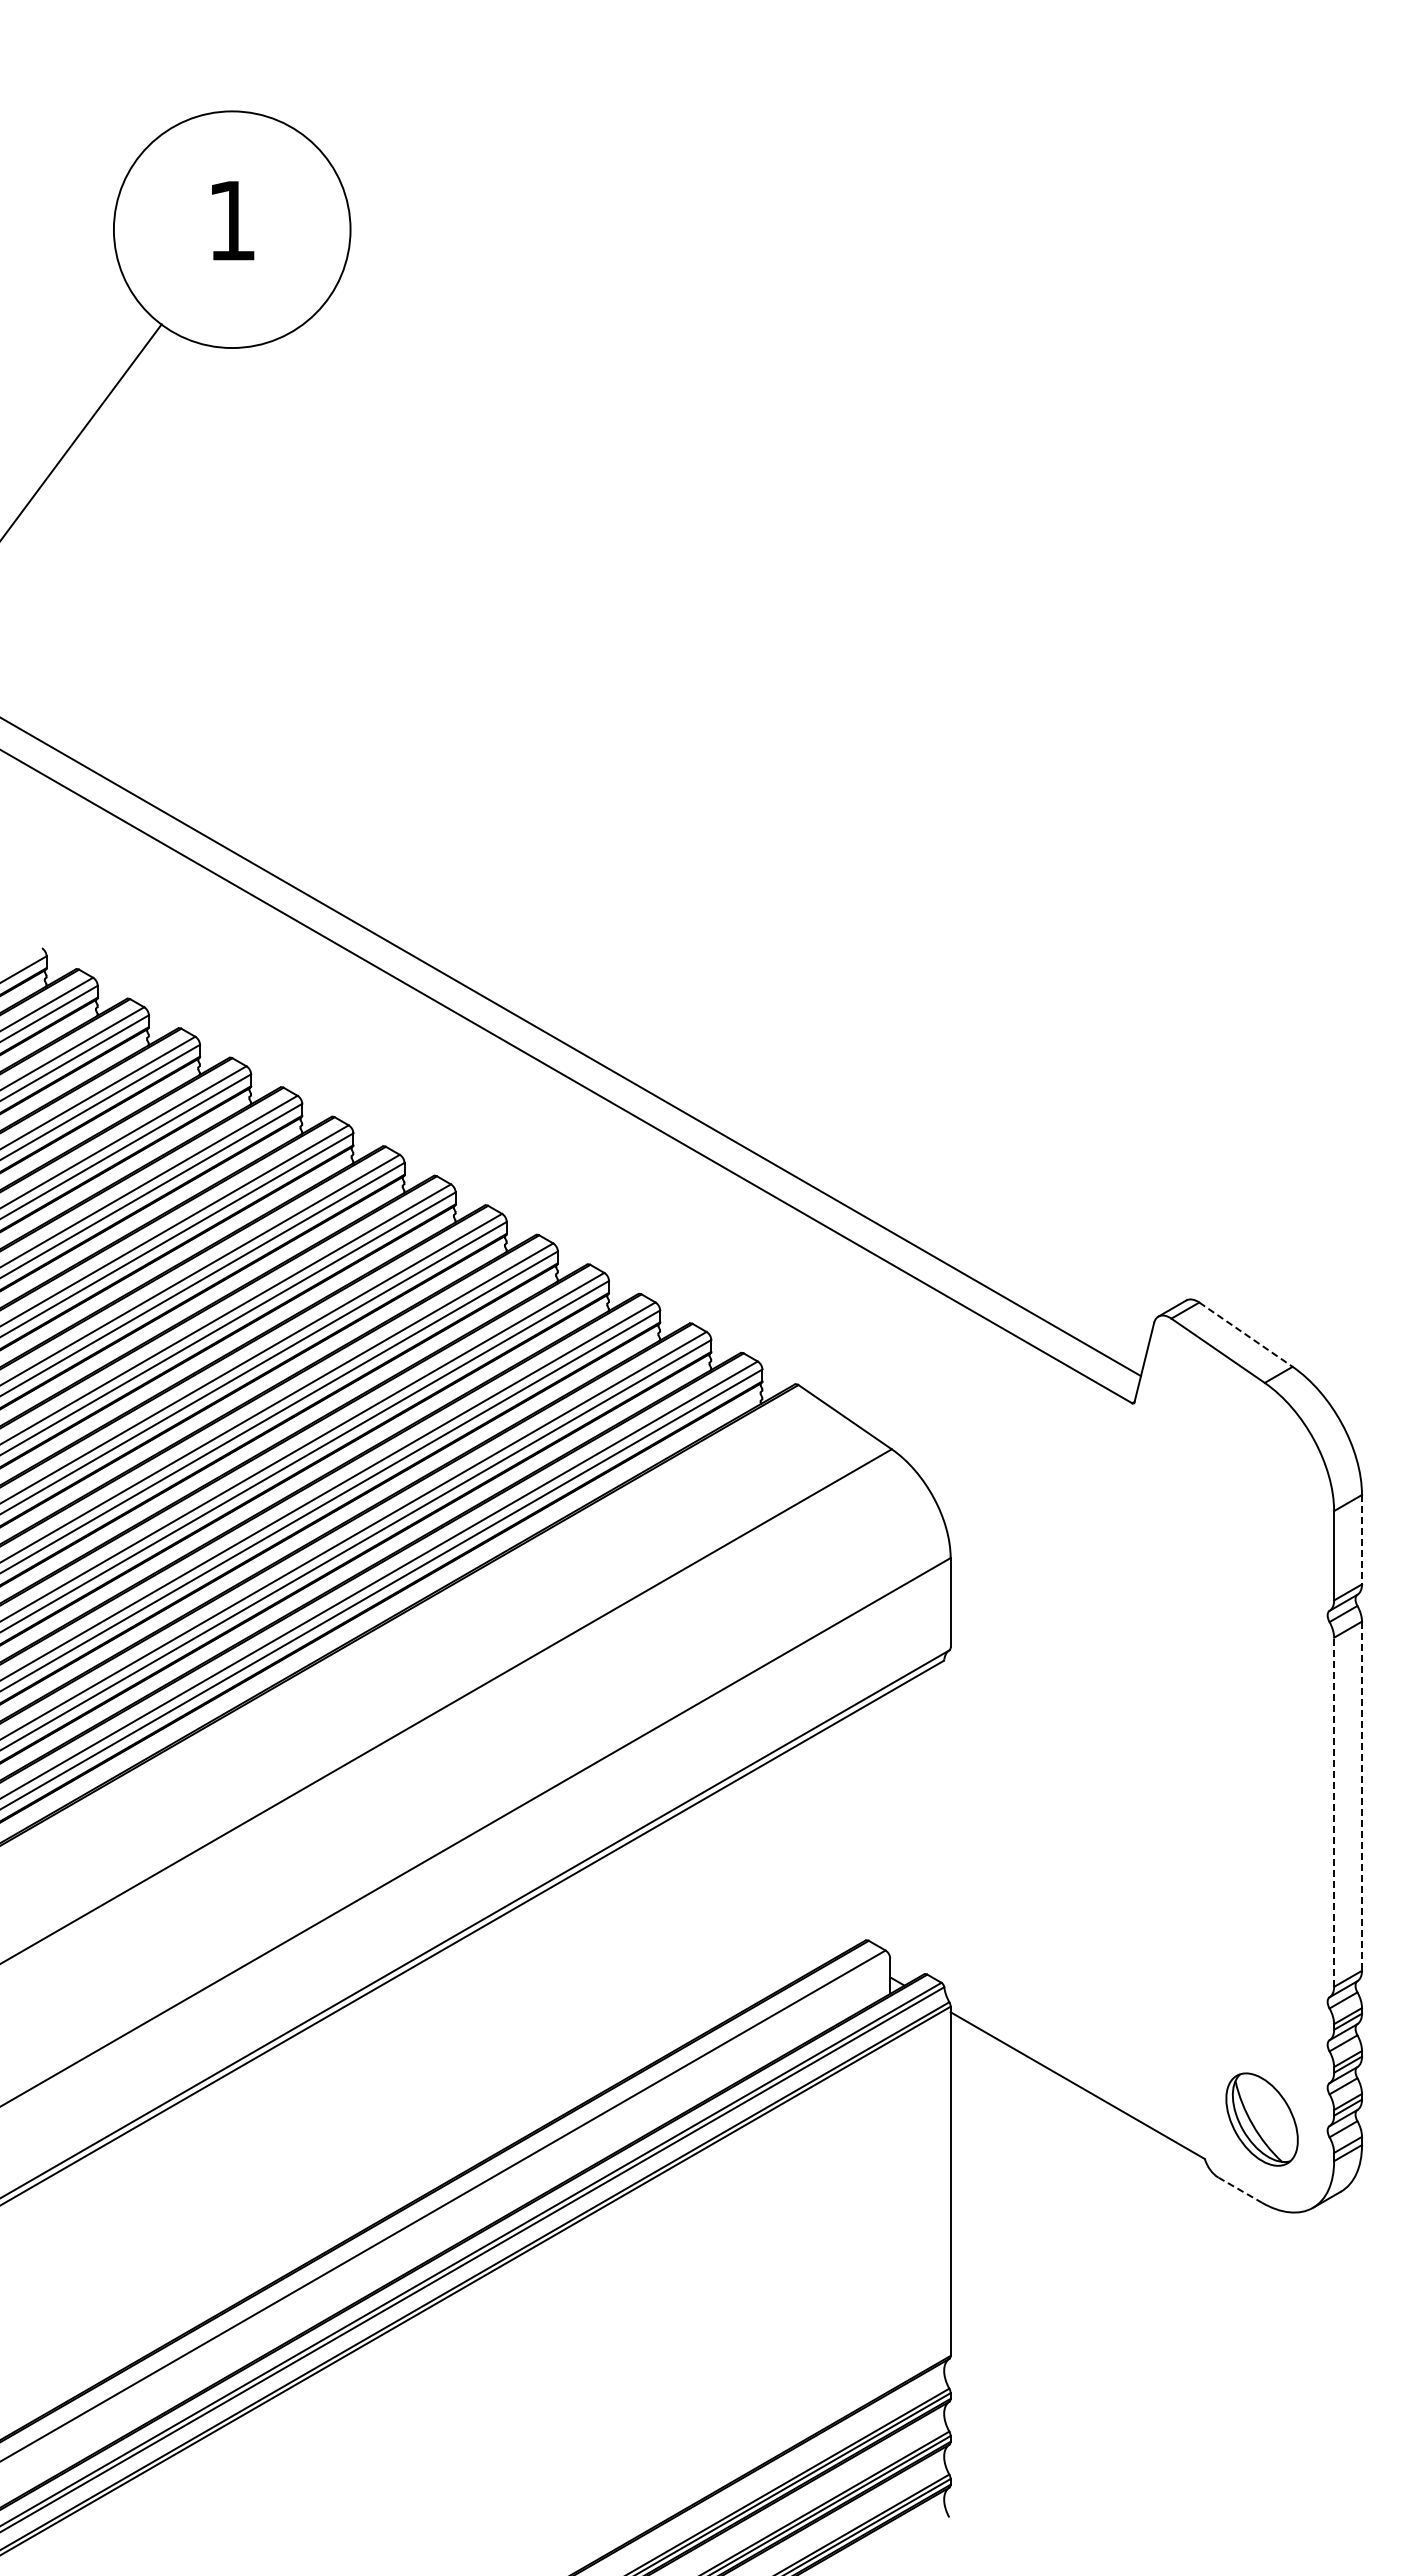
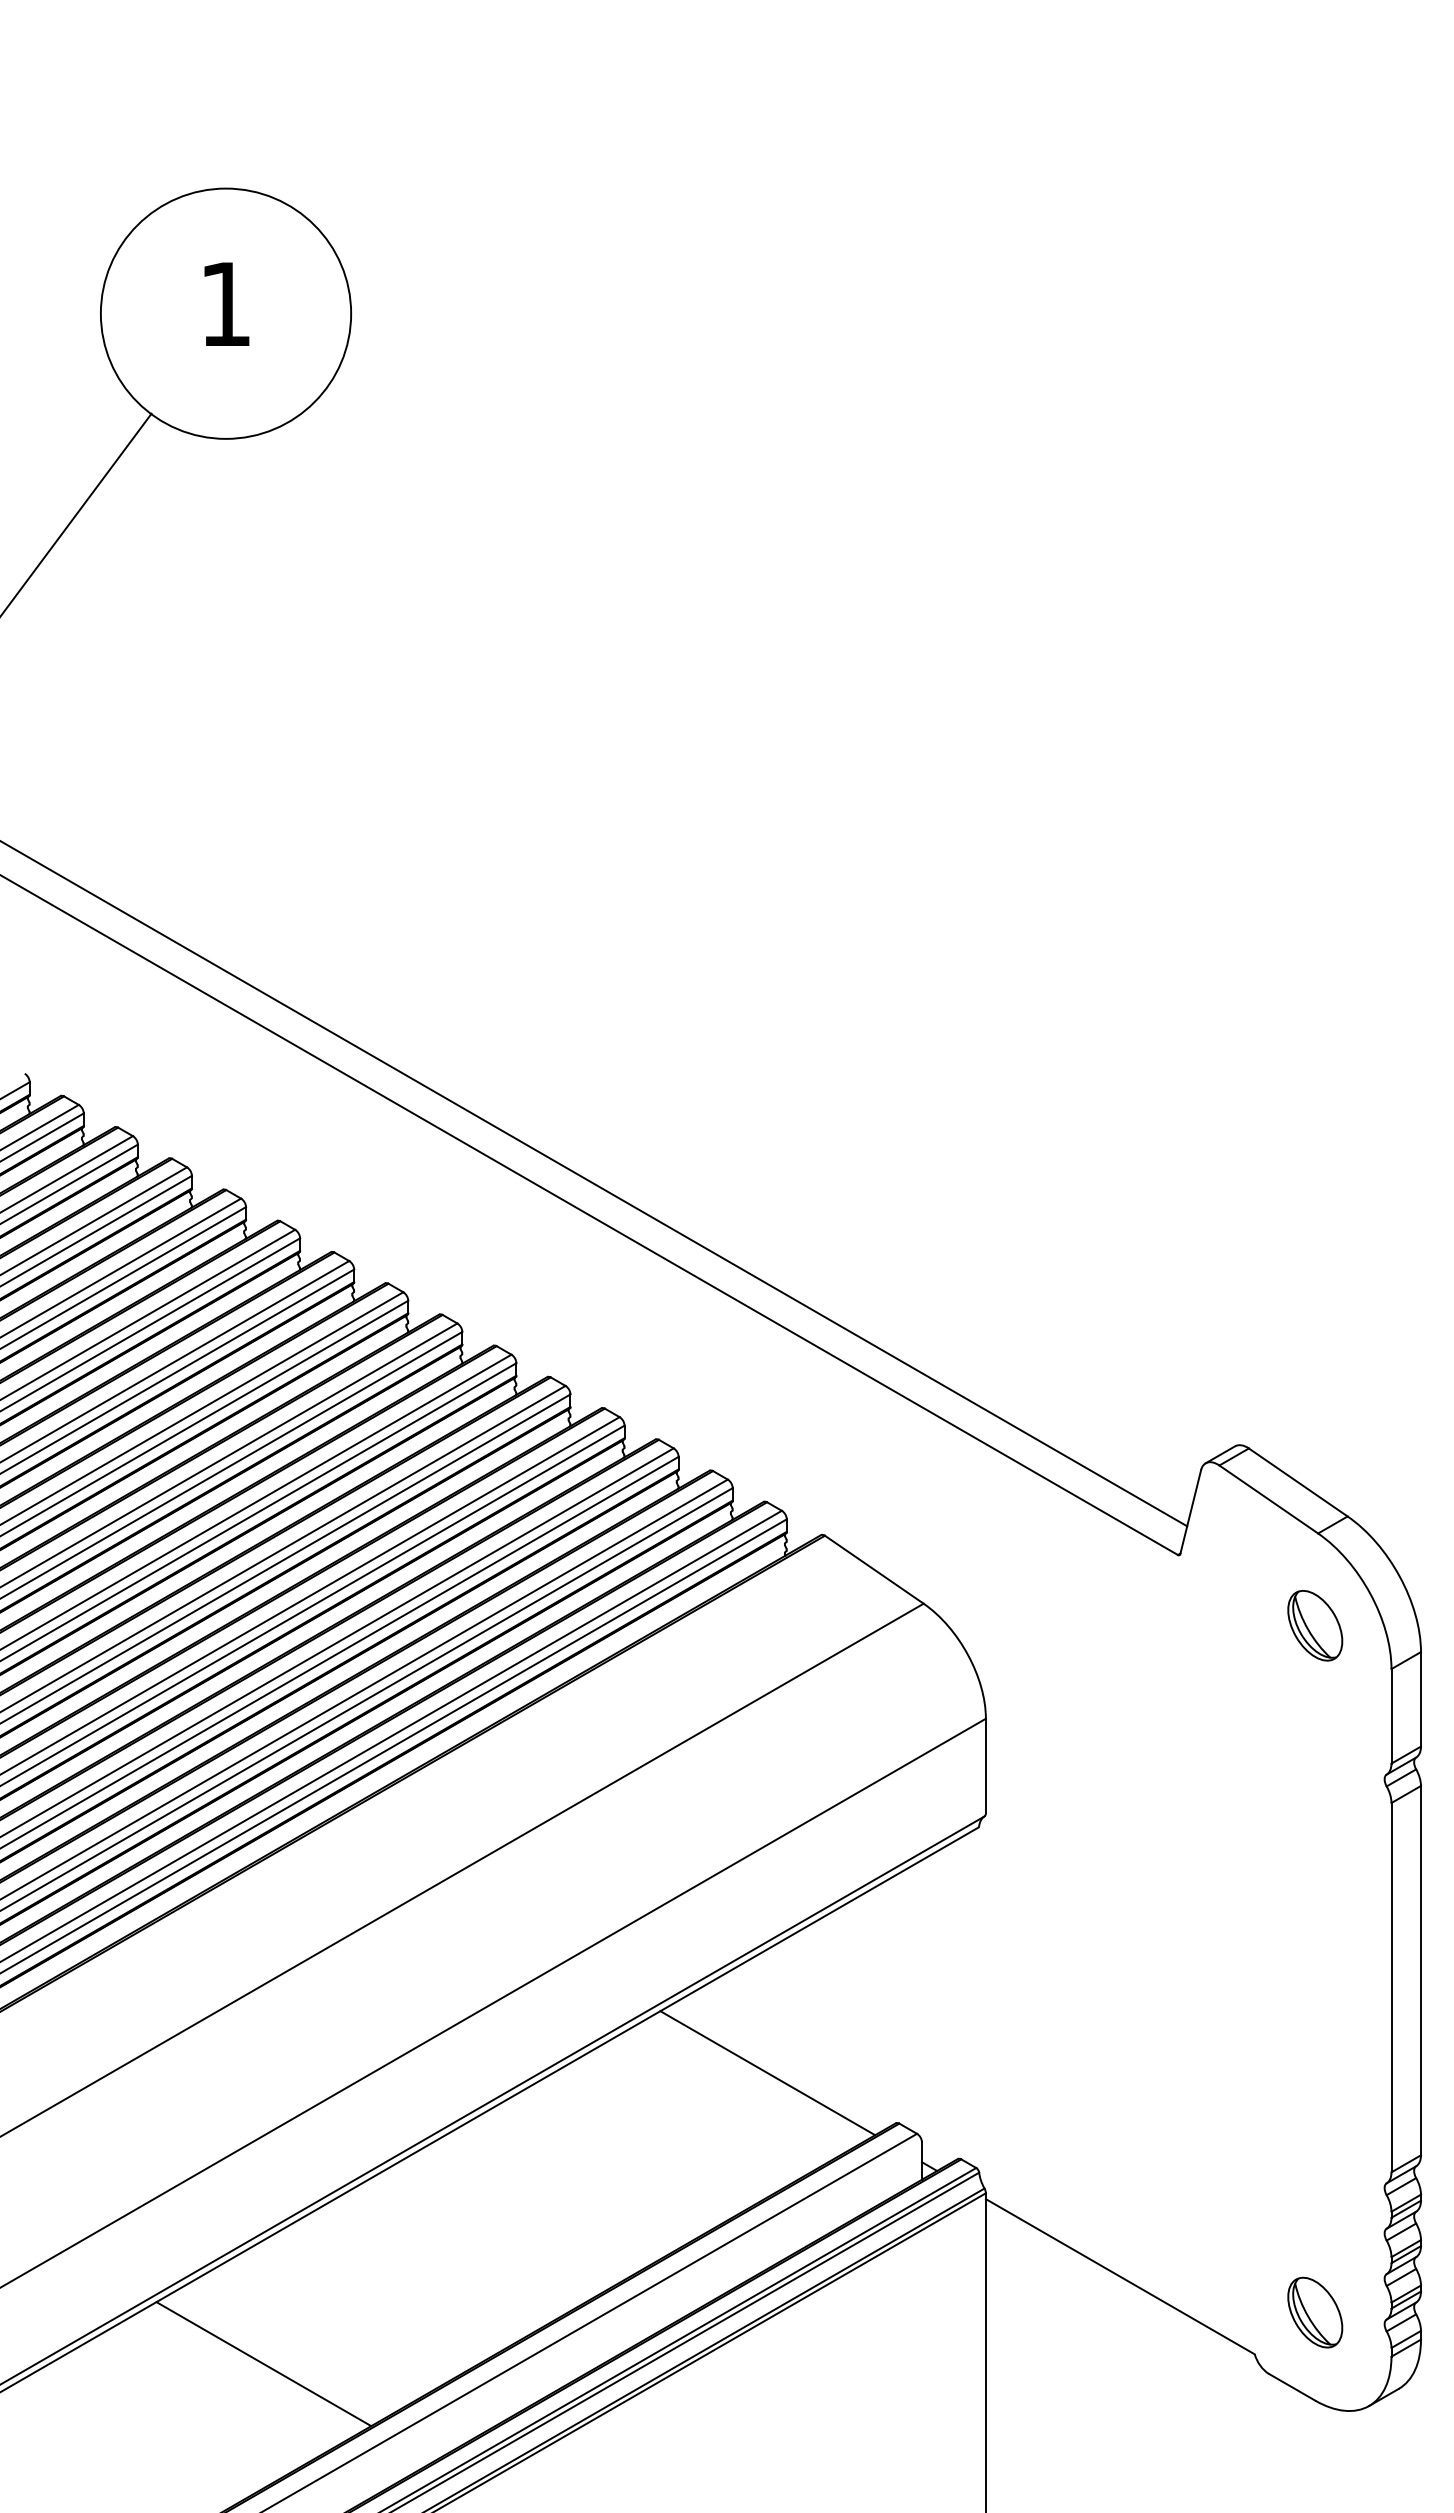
line: (1246, 1334) -> (1298, 1482), dashed -> solid
part: (1261, 1470) -> (1314, 1626), added
line: (1362, 1539) -> (1421, 1699), dashed -> solid
line: (1362, 1796) -> (1421, 1970), dashed -> solid
line: (1334, 1812) -> (1391, 1987), dashed -> solid
line: (744, 1892) -> (767, 2072), added
part: (1261, 2119) -> (1314, 2312), size x0.71
line: (267, 2167) -> (263, 2363), added
line: (1240, 2190) -> (1292, 2387), dashed -> solid

